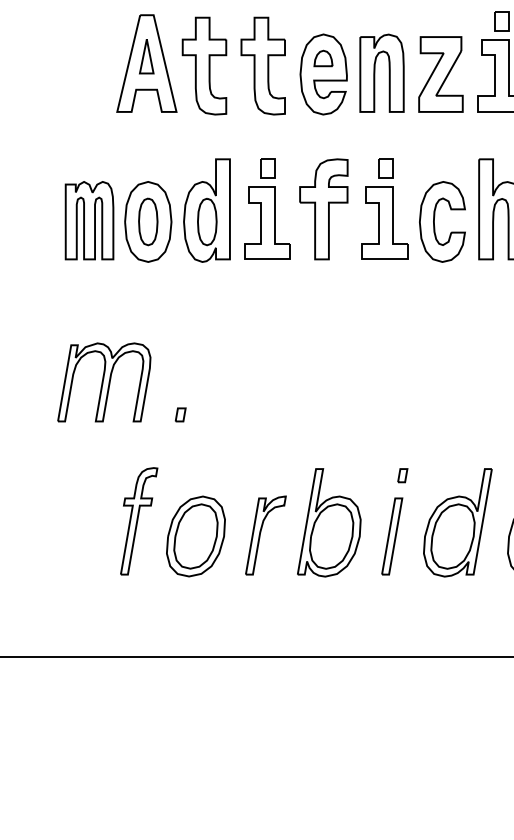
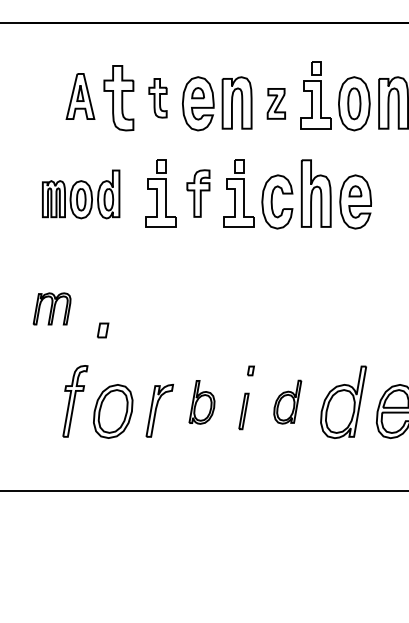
part: (146, 63) -> (80, 96), size x0.7
part: (262, 66) -> (157, 98), size x0.6
part: (441, 74) -> (276, 103), size x0.6
part: (324, 209) -> (198, 193), size x0.7
part: (146, 210) -> (80, 194), size x0.7
part: (103, 381) -> (51, 308), size x0.6
part: (179, 414) -> (102, 330), size x1.6
part: (457, 521) -> (287, 401), size x0.6
part: (328, 523) -> (201, 402), size x0.6
part: (391, 536) -> (243, 411), size x0.7

